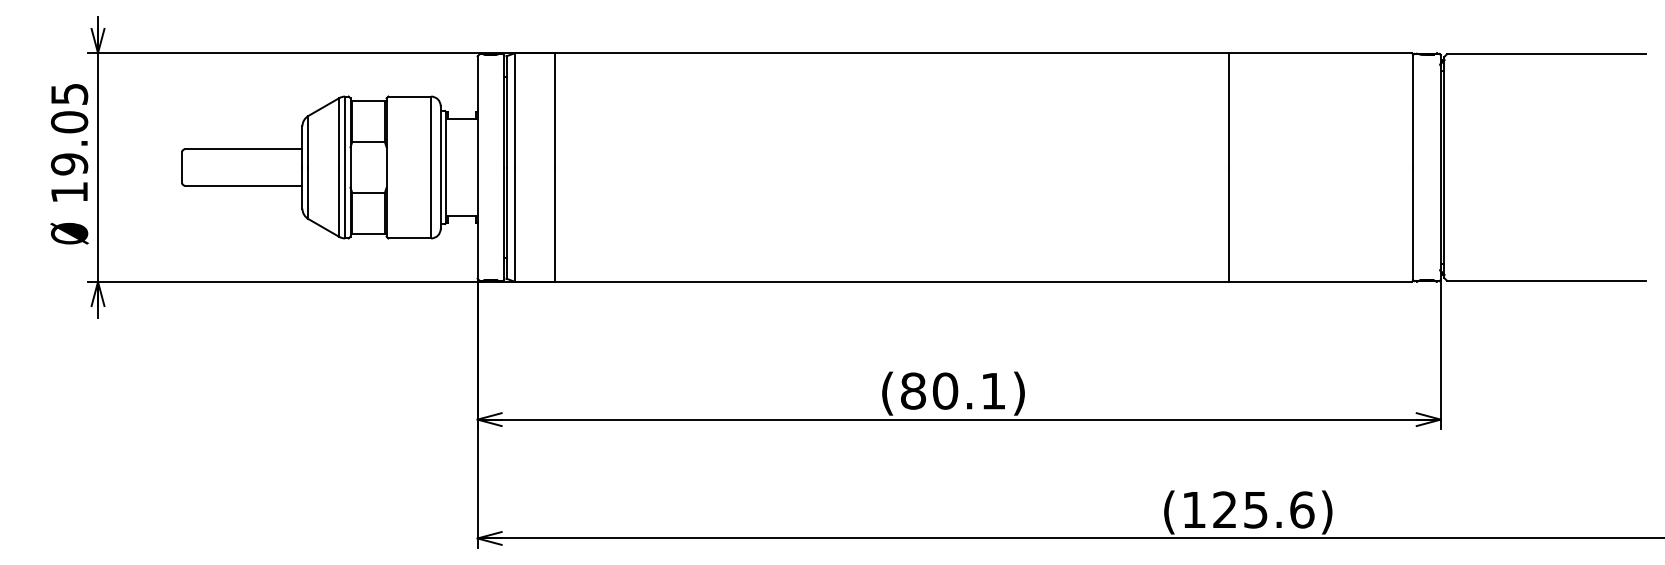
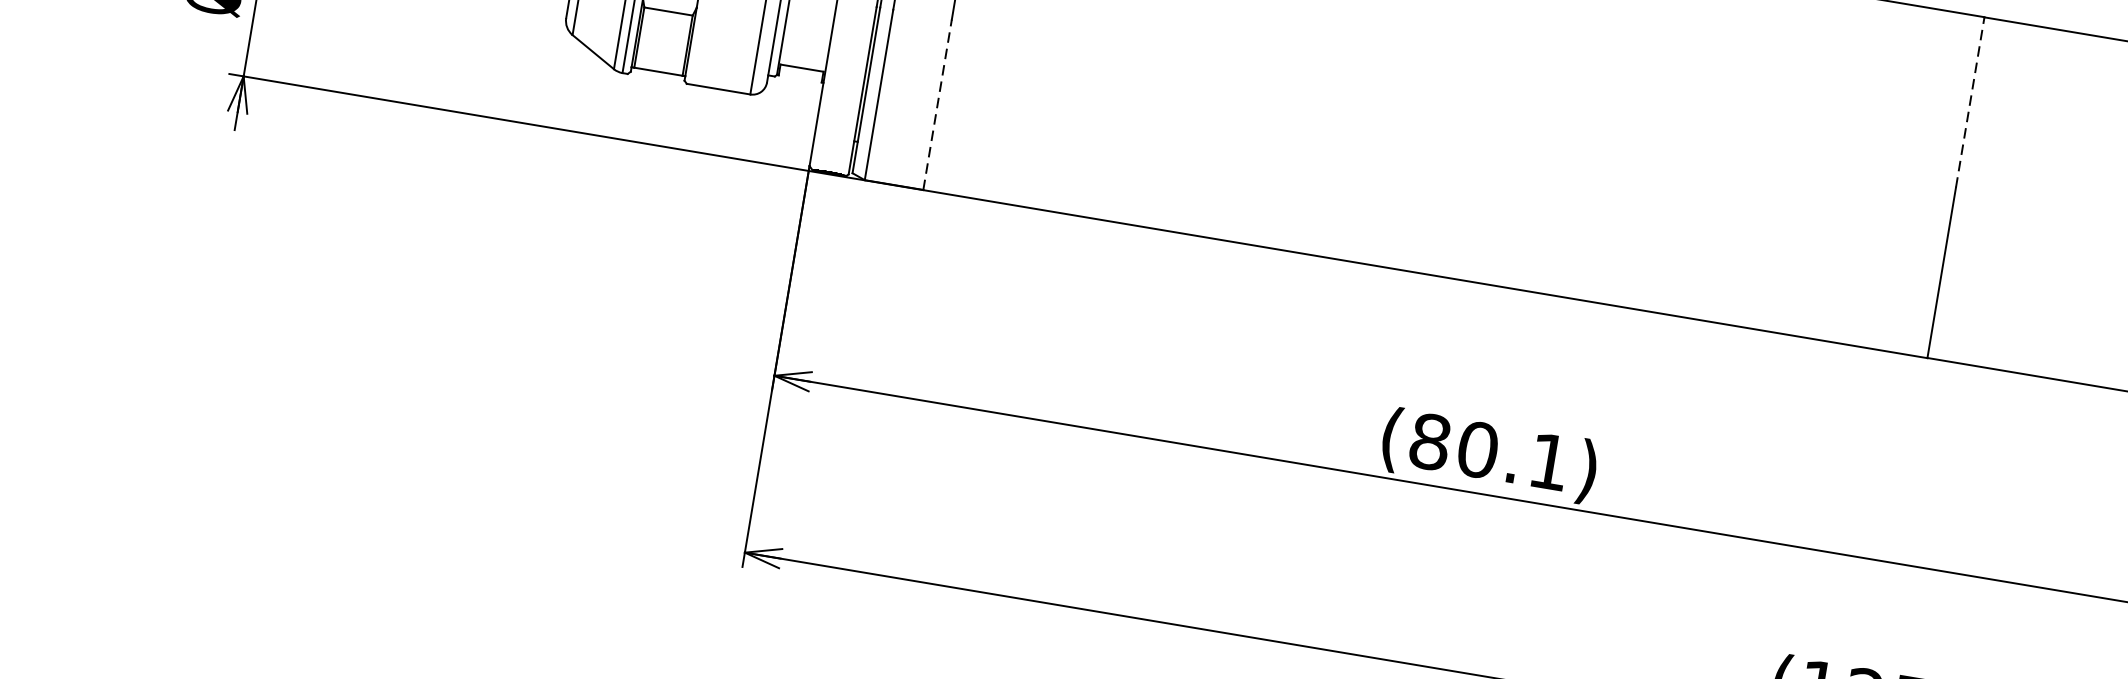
line: (1229, 109) -> (1970, 101), solid -> dashed
line: (554, 224) -> (937, 104), solid -> dashed

